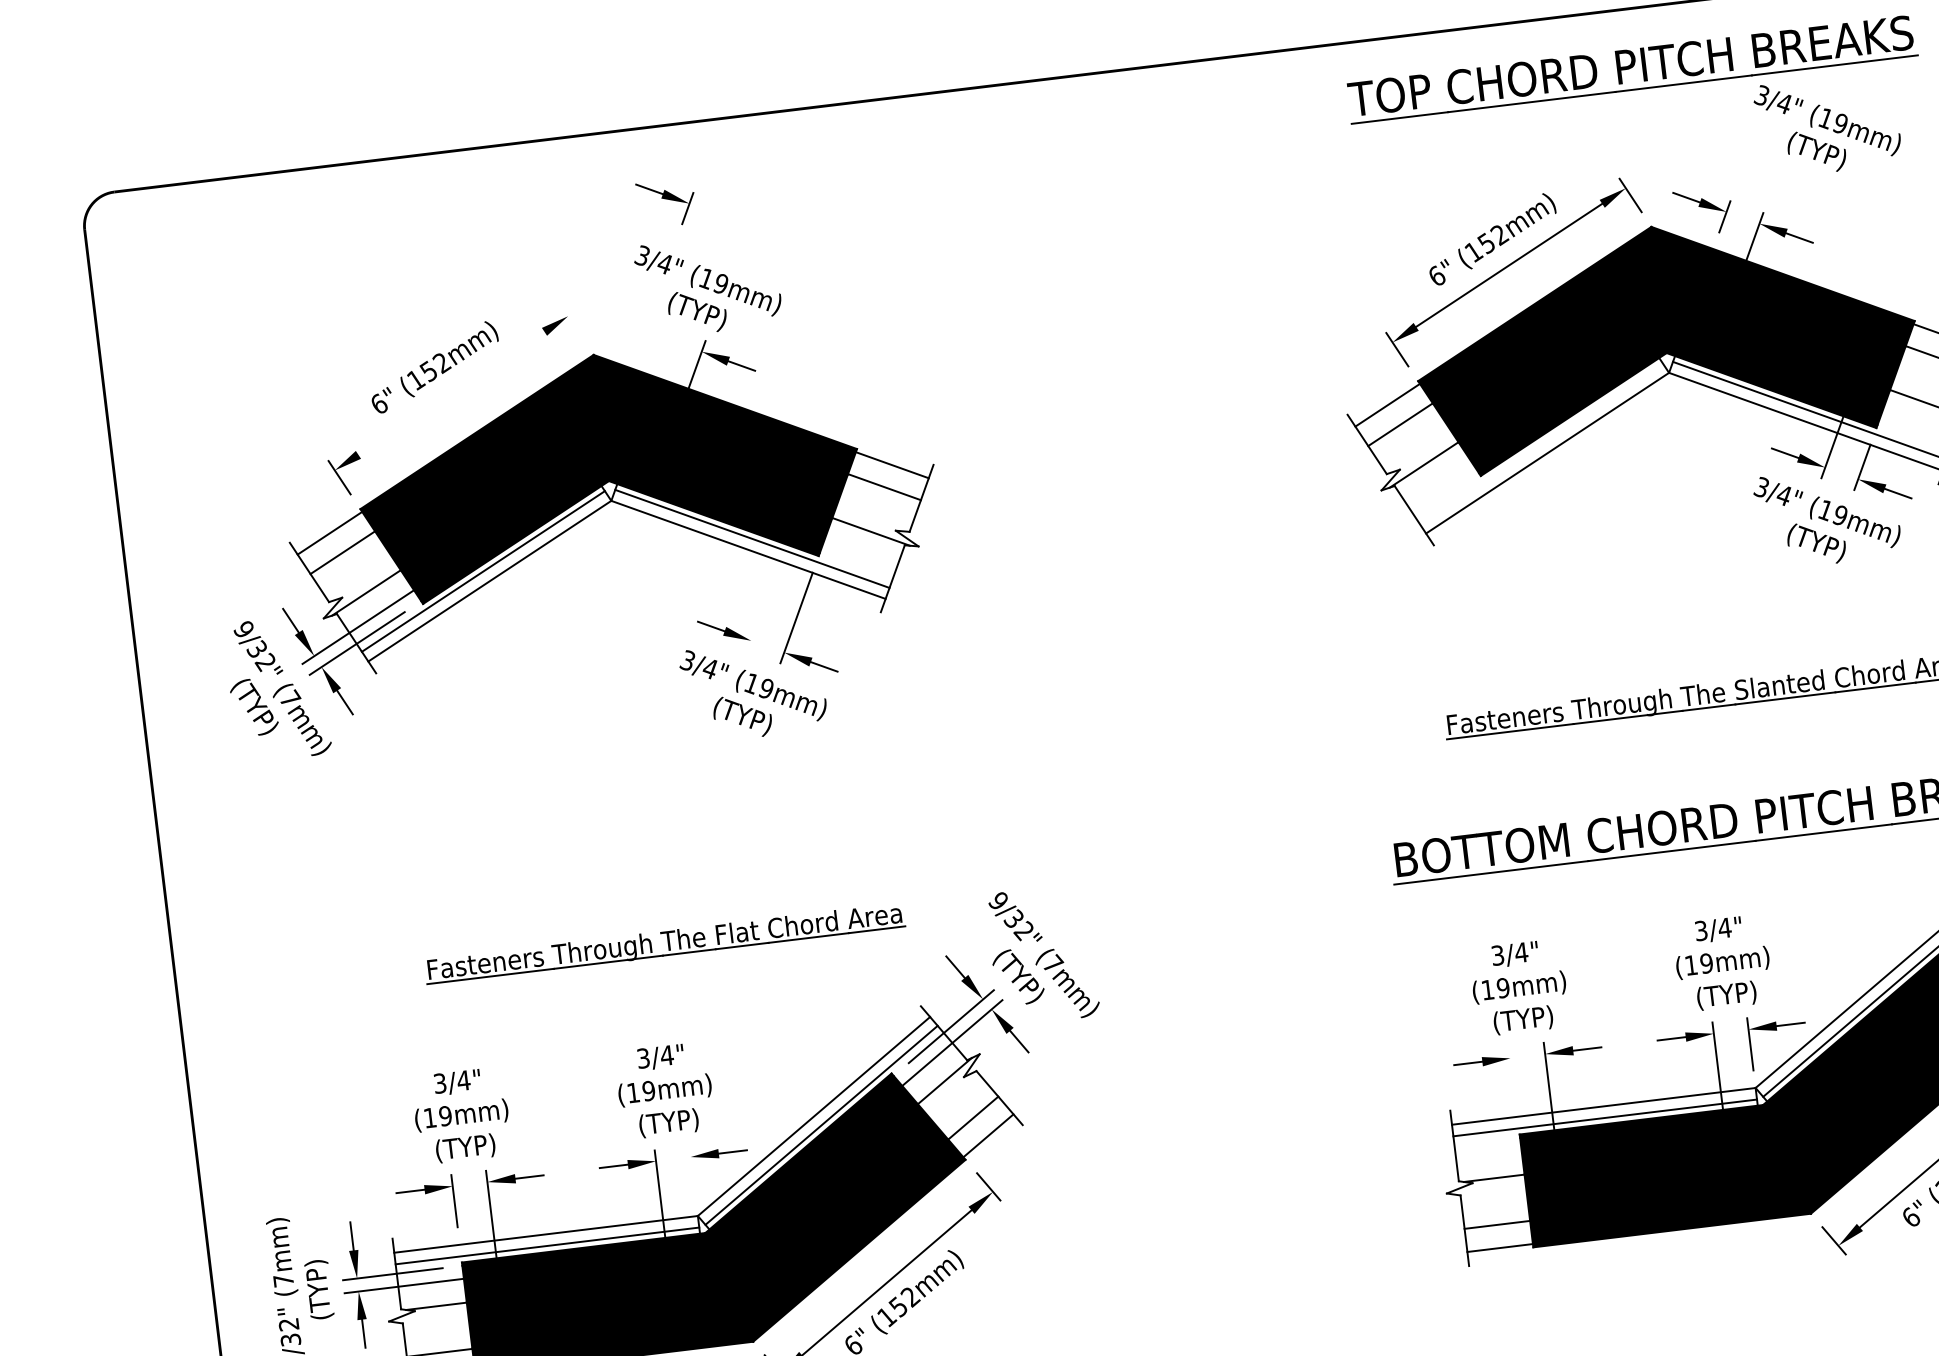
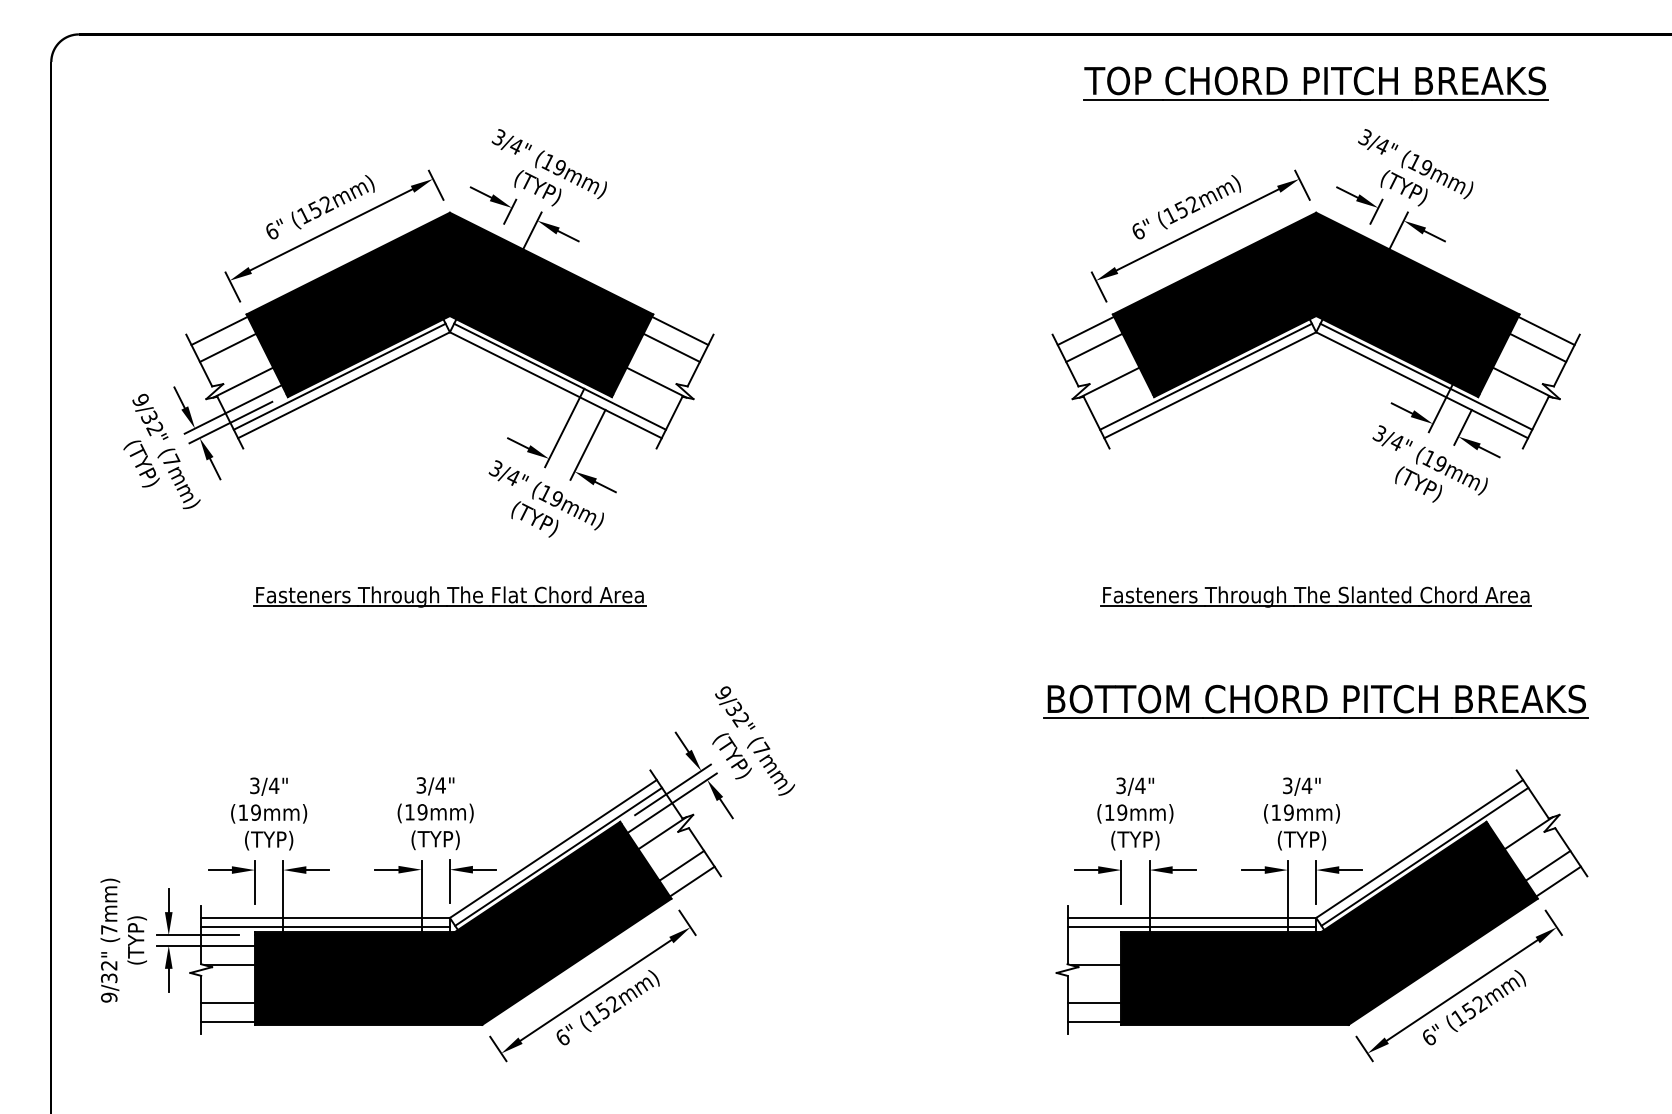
text: (1827, 124) -> (1415, 167), moved
part: (666, 203) -> (493, 205), moved
line: (571, 322) -> (435, 184), added
line: (451, 392) -> (331, 229), added
line: (1540, 443) -> (1205, 376), added
line: (765, 600) -> (564, 427), added
part: (664, 943) -> (449, 596), moved
line: (1512, 1072) -> (1121, 881), added
line: (691, 1171) -> (449, 881), added

